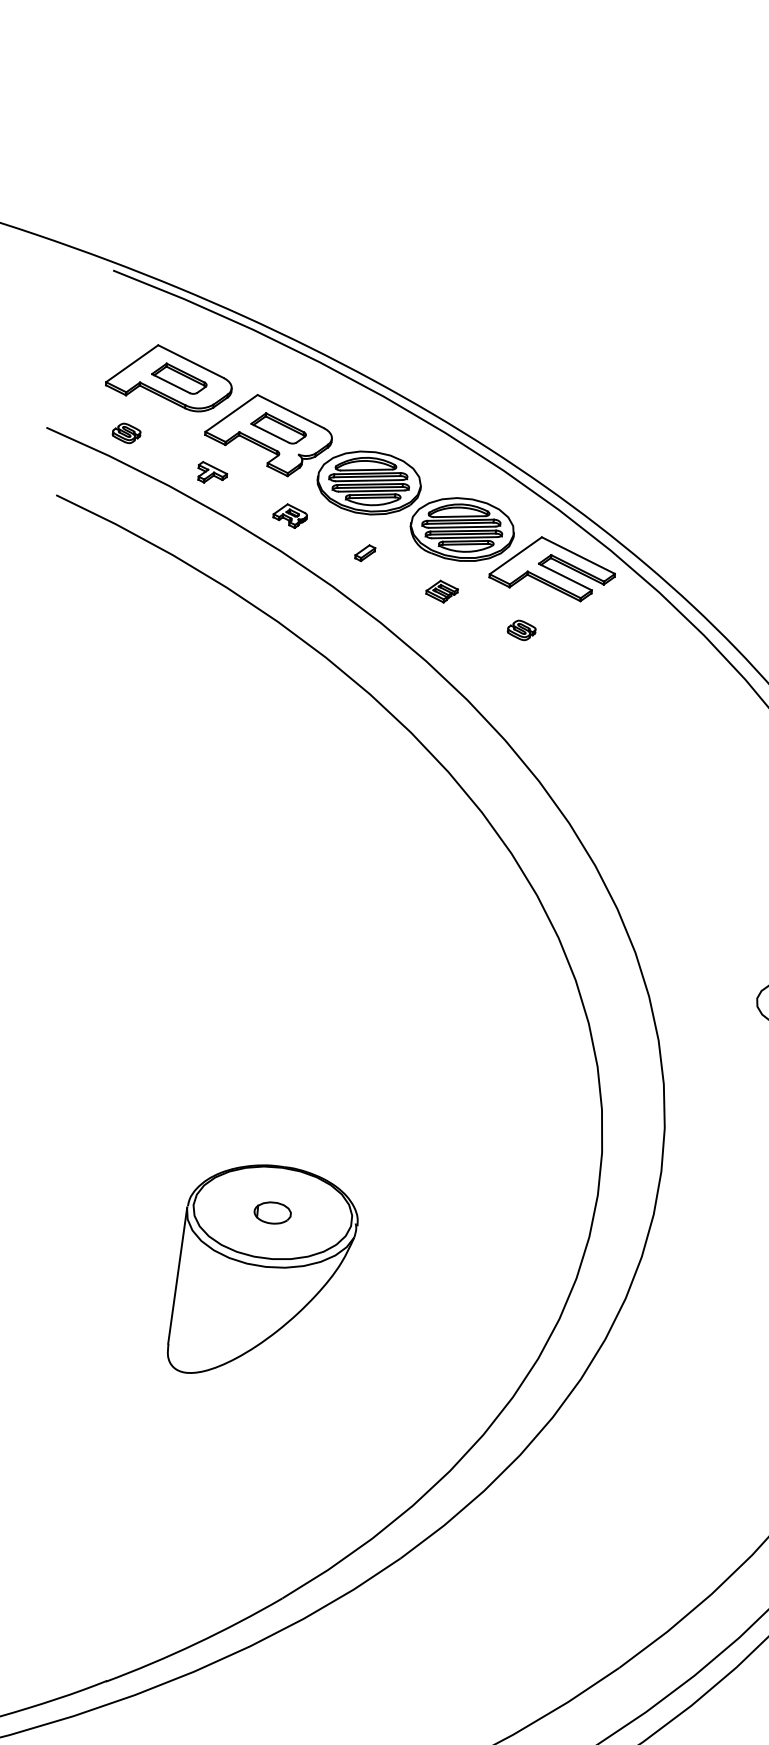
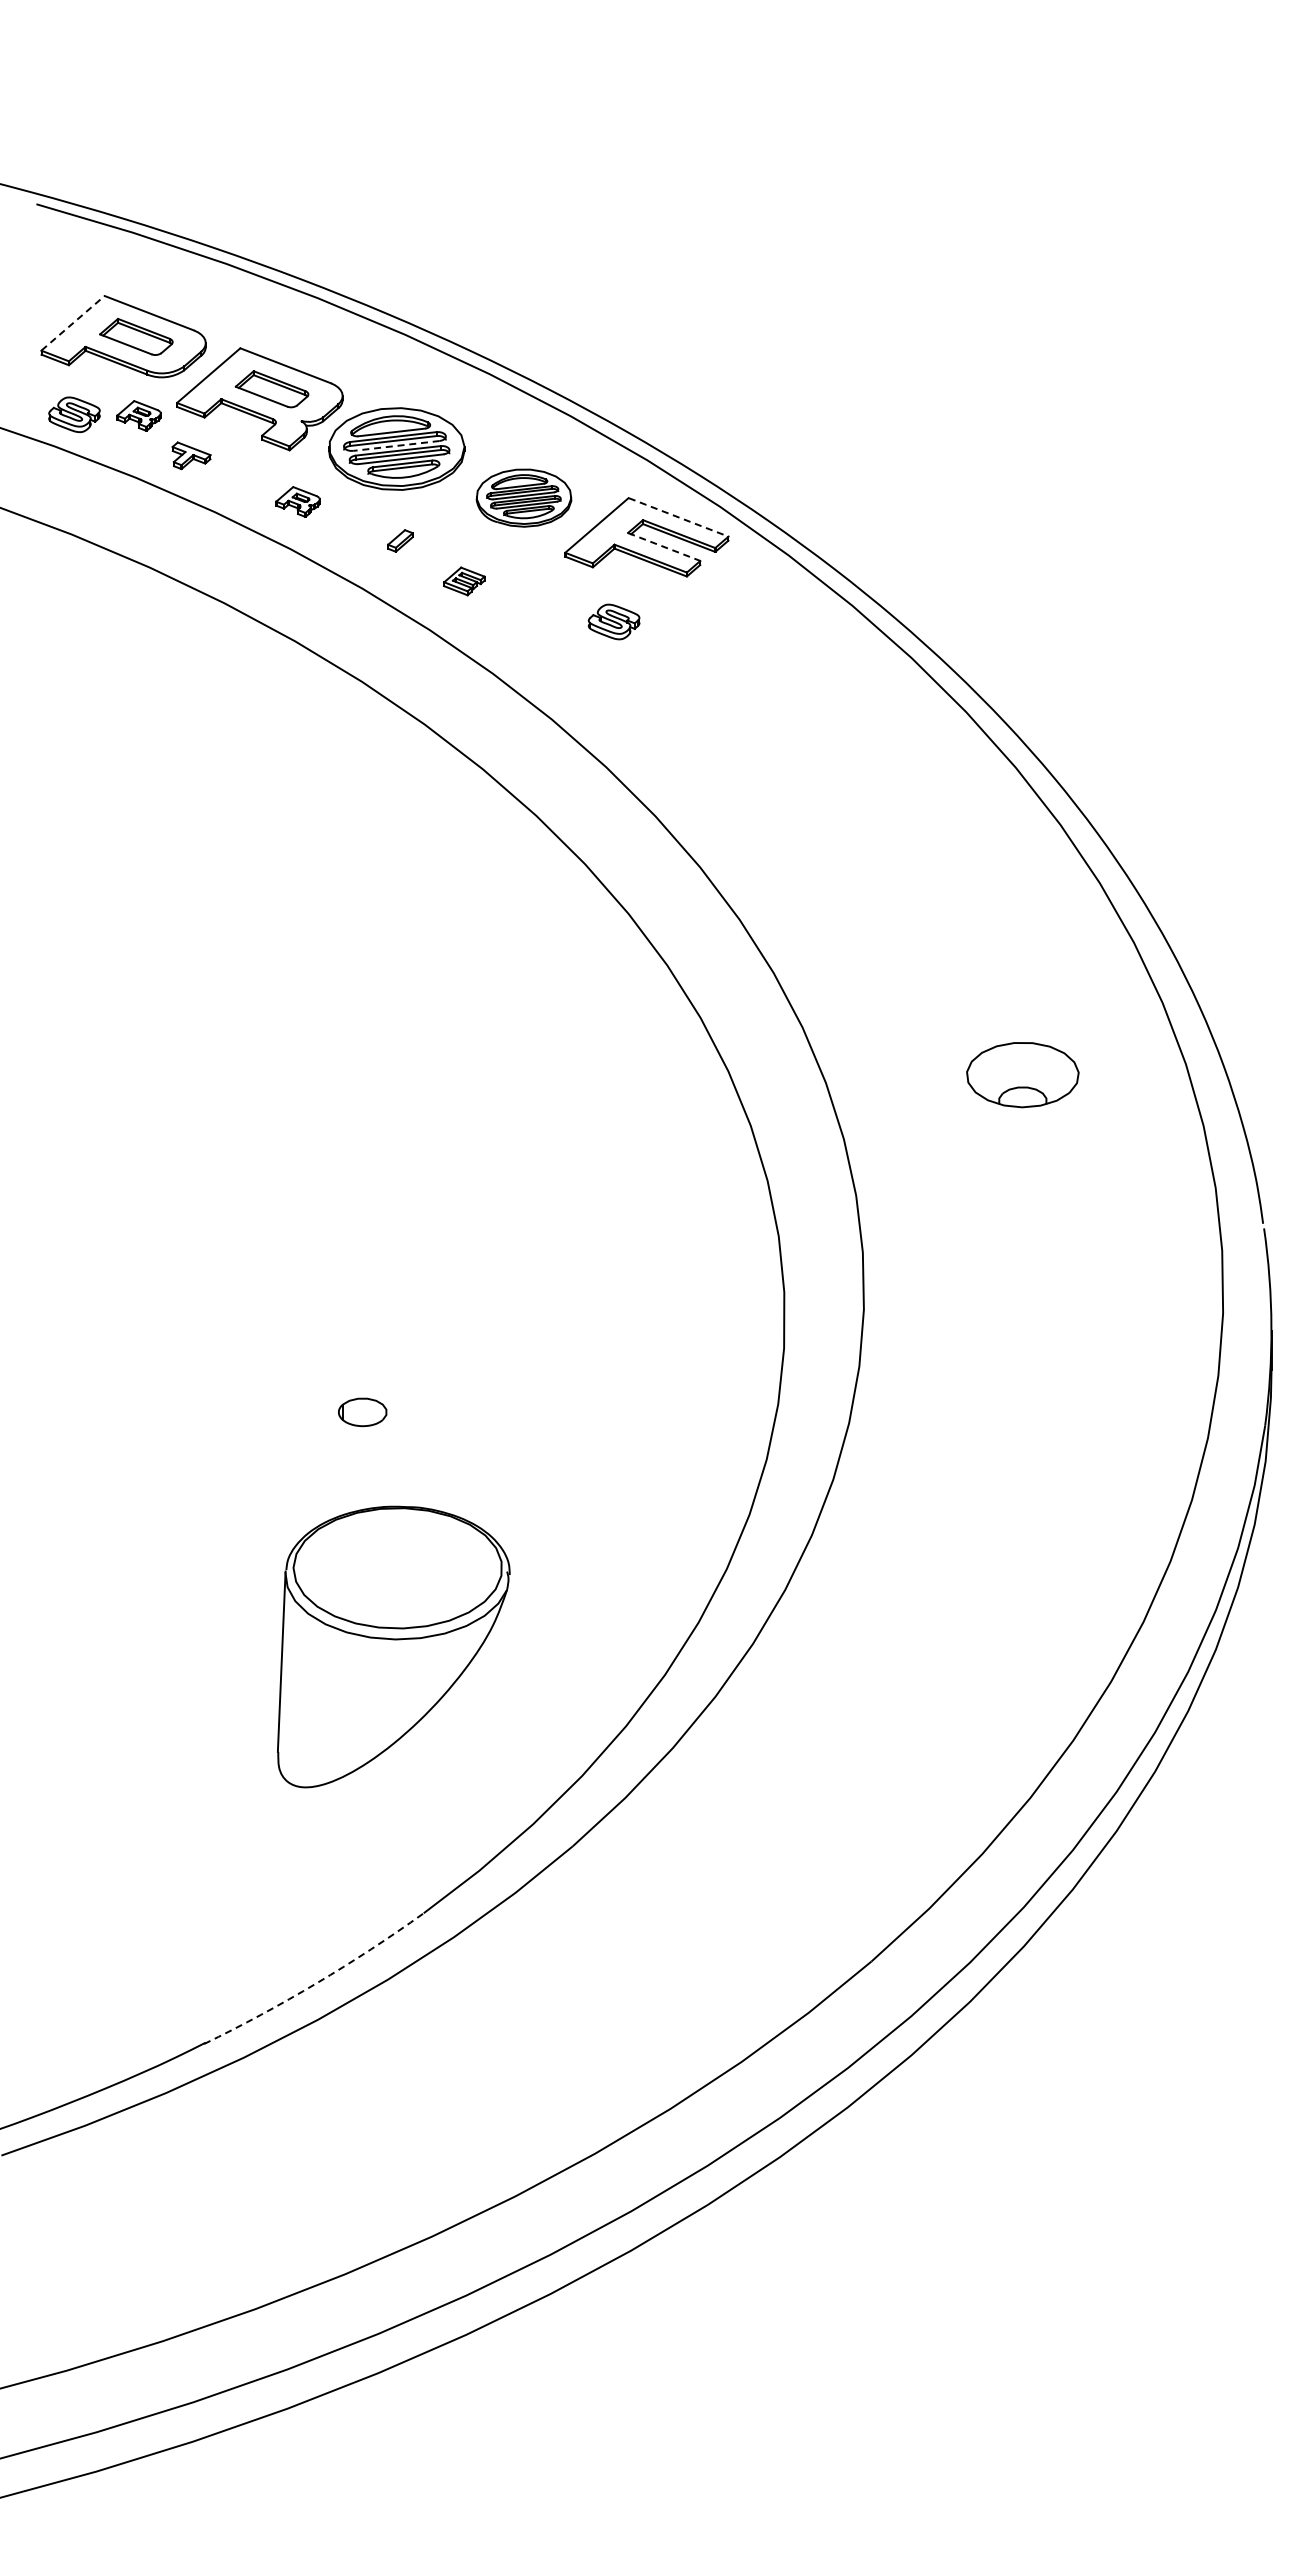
line: (132, 363) -> (73, 323), solid -> dashed
part: (126, 433) -> (74, 414), size x1.4
part: (175, 438) -> (138, 415), added
line: (368, 480) -> (395, 446), solid -> dashed
part: (462, 529) -> (523, 497), size x0.7
line: (579, 555) -> (679, 517), solid -> dashed
line: (565, 577) -> (664, 547), solid -> dashed
part: (442, 591) -> (464, 581), moved
part: (521, 630) -> (613, 621), size x1.4
part: (263, 1272) -> (393, 1646), moved
arc: (195, 1643) -> (316, 1983), solid -> dashed

